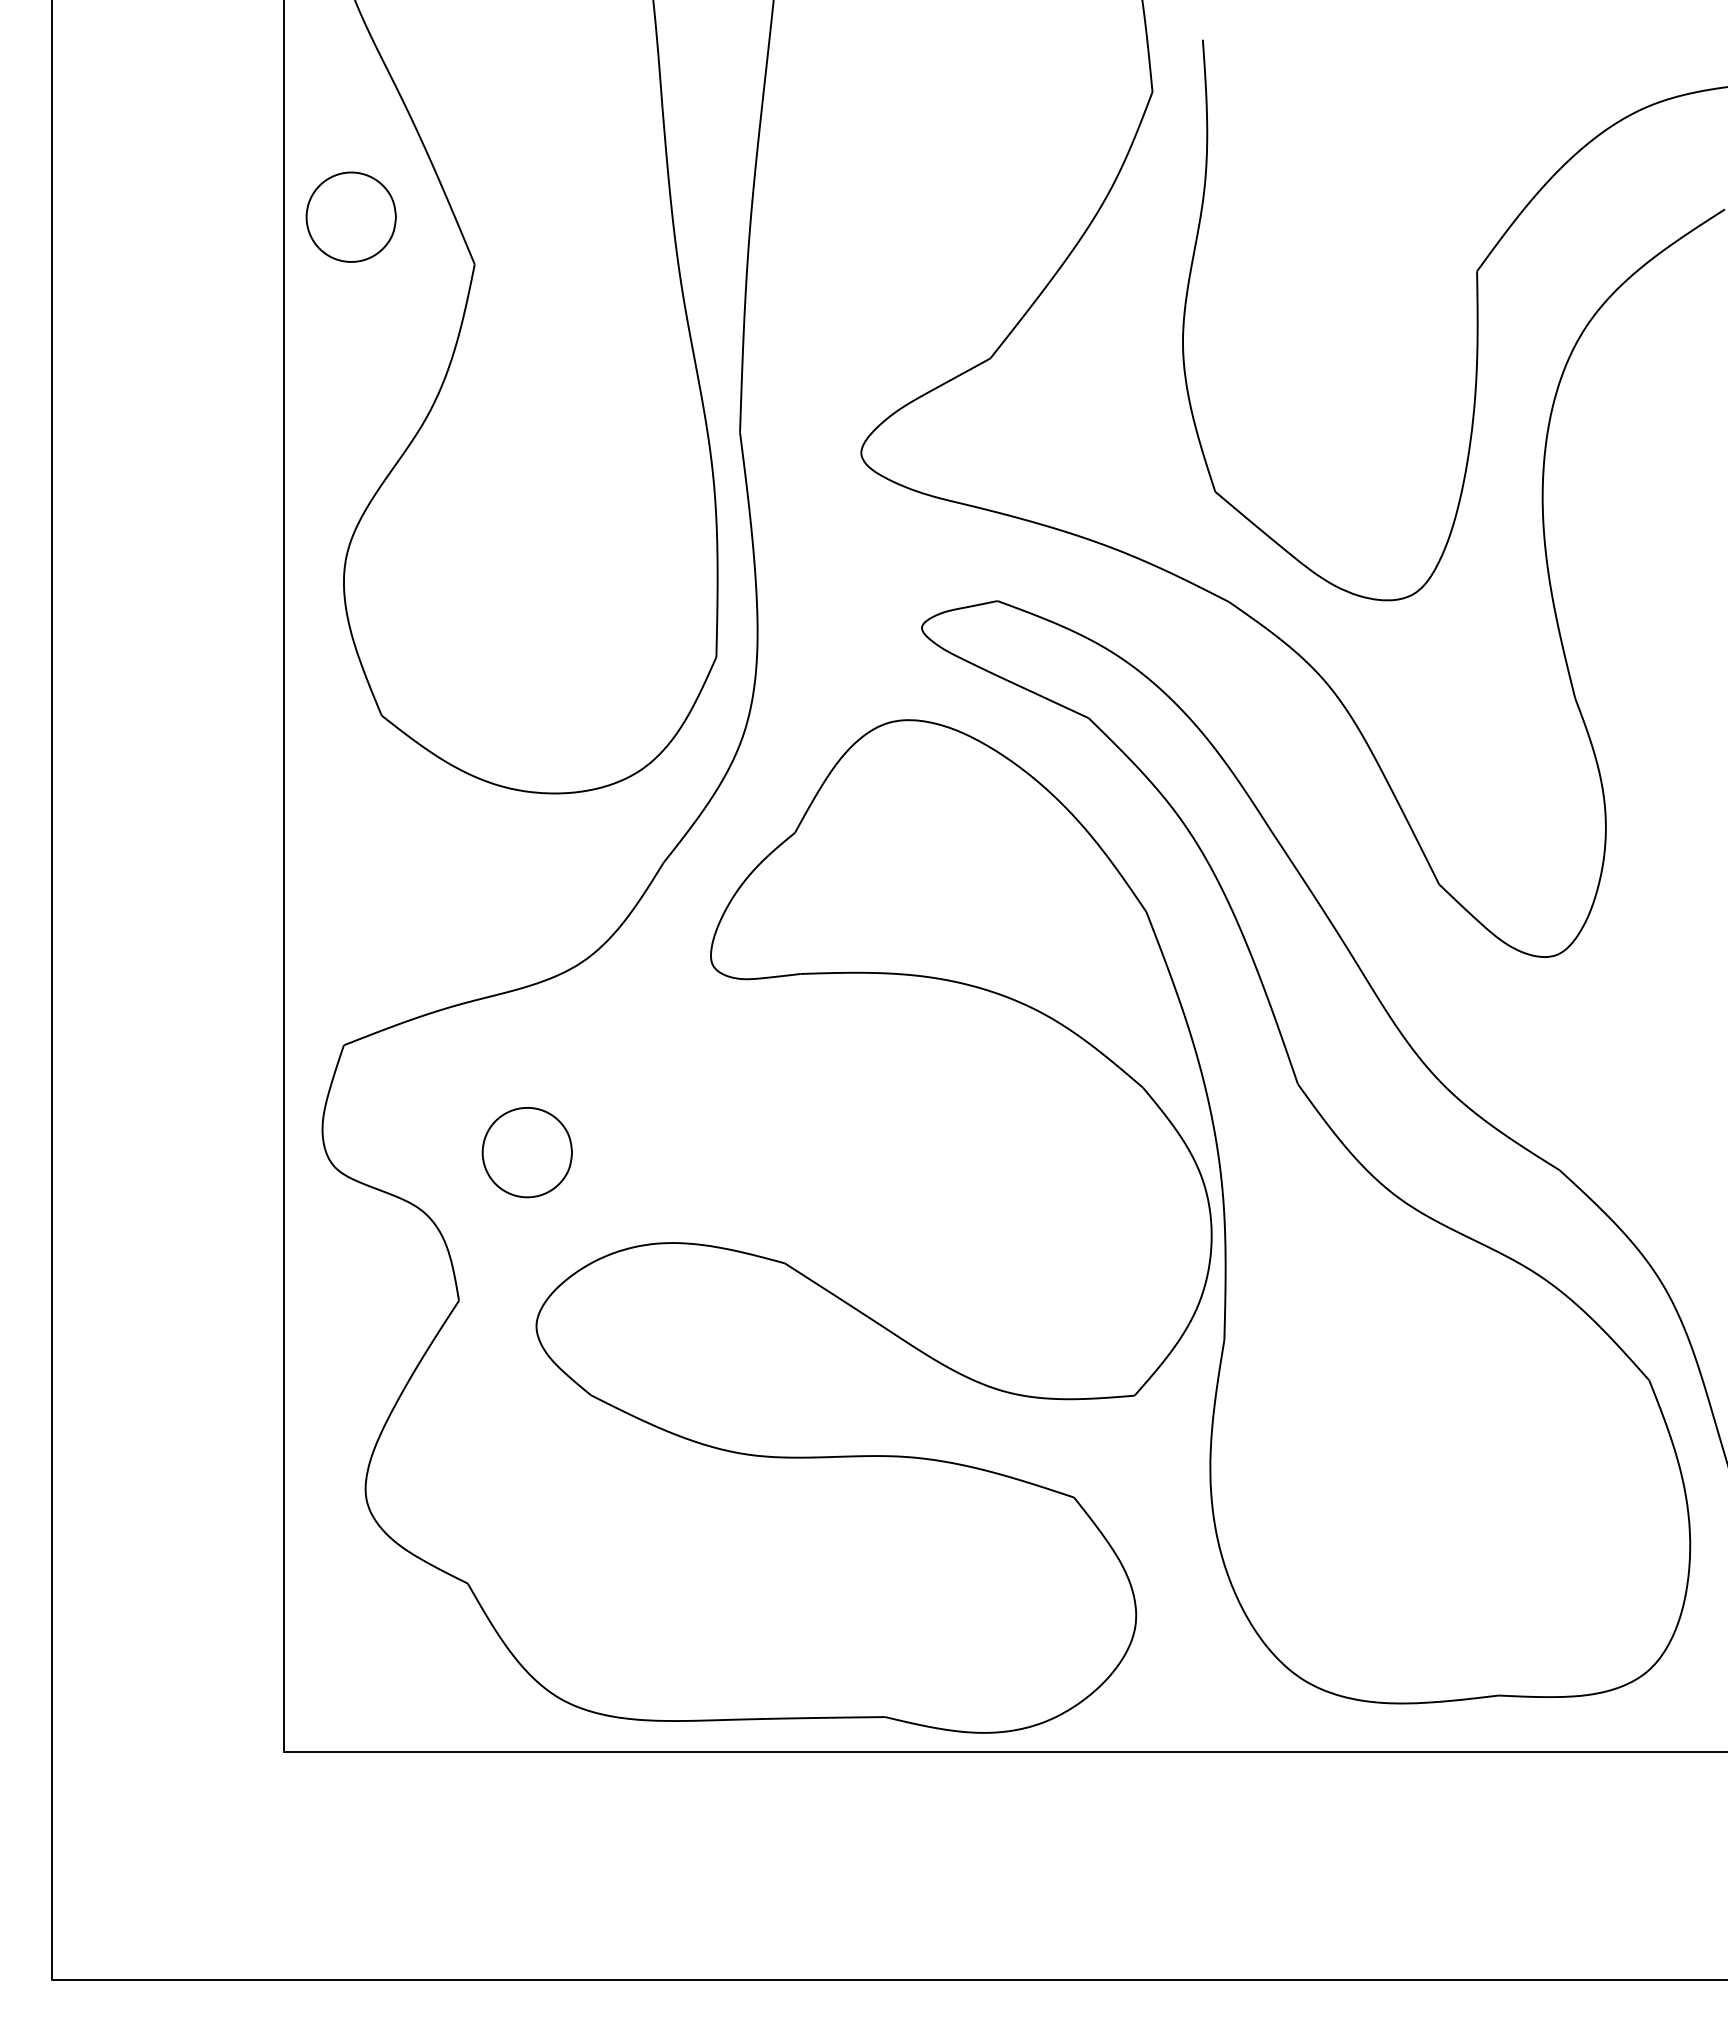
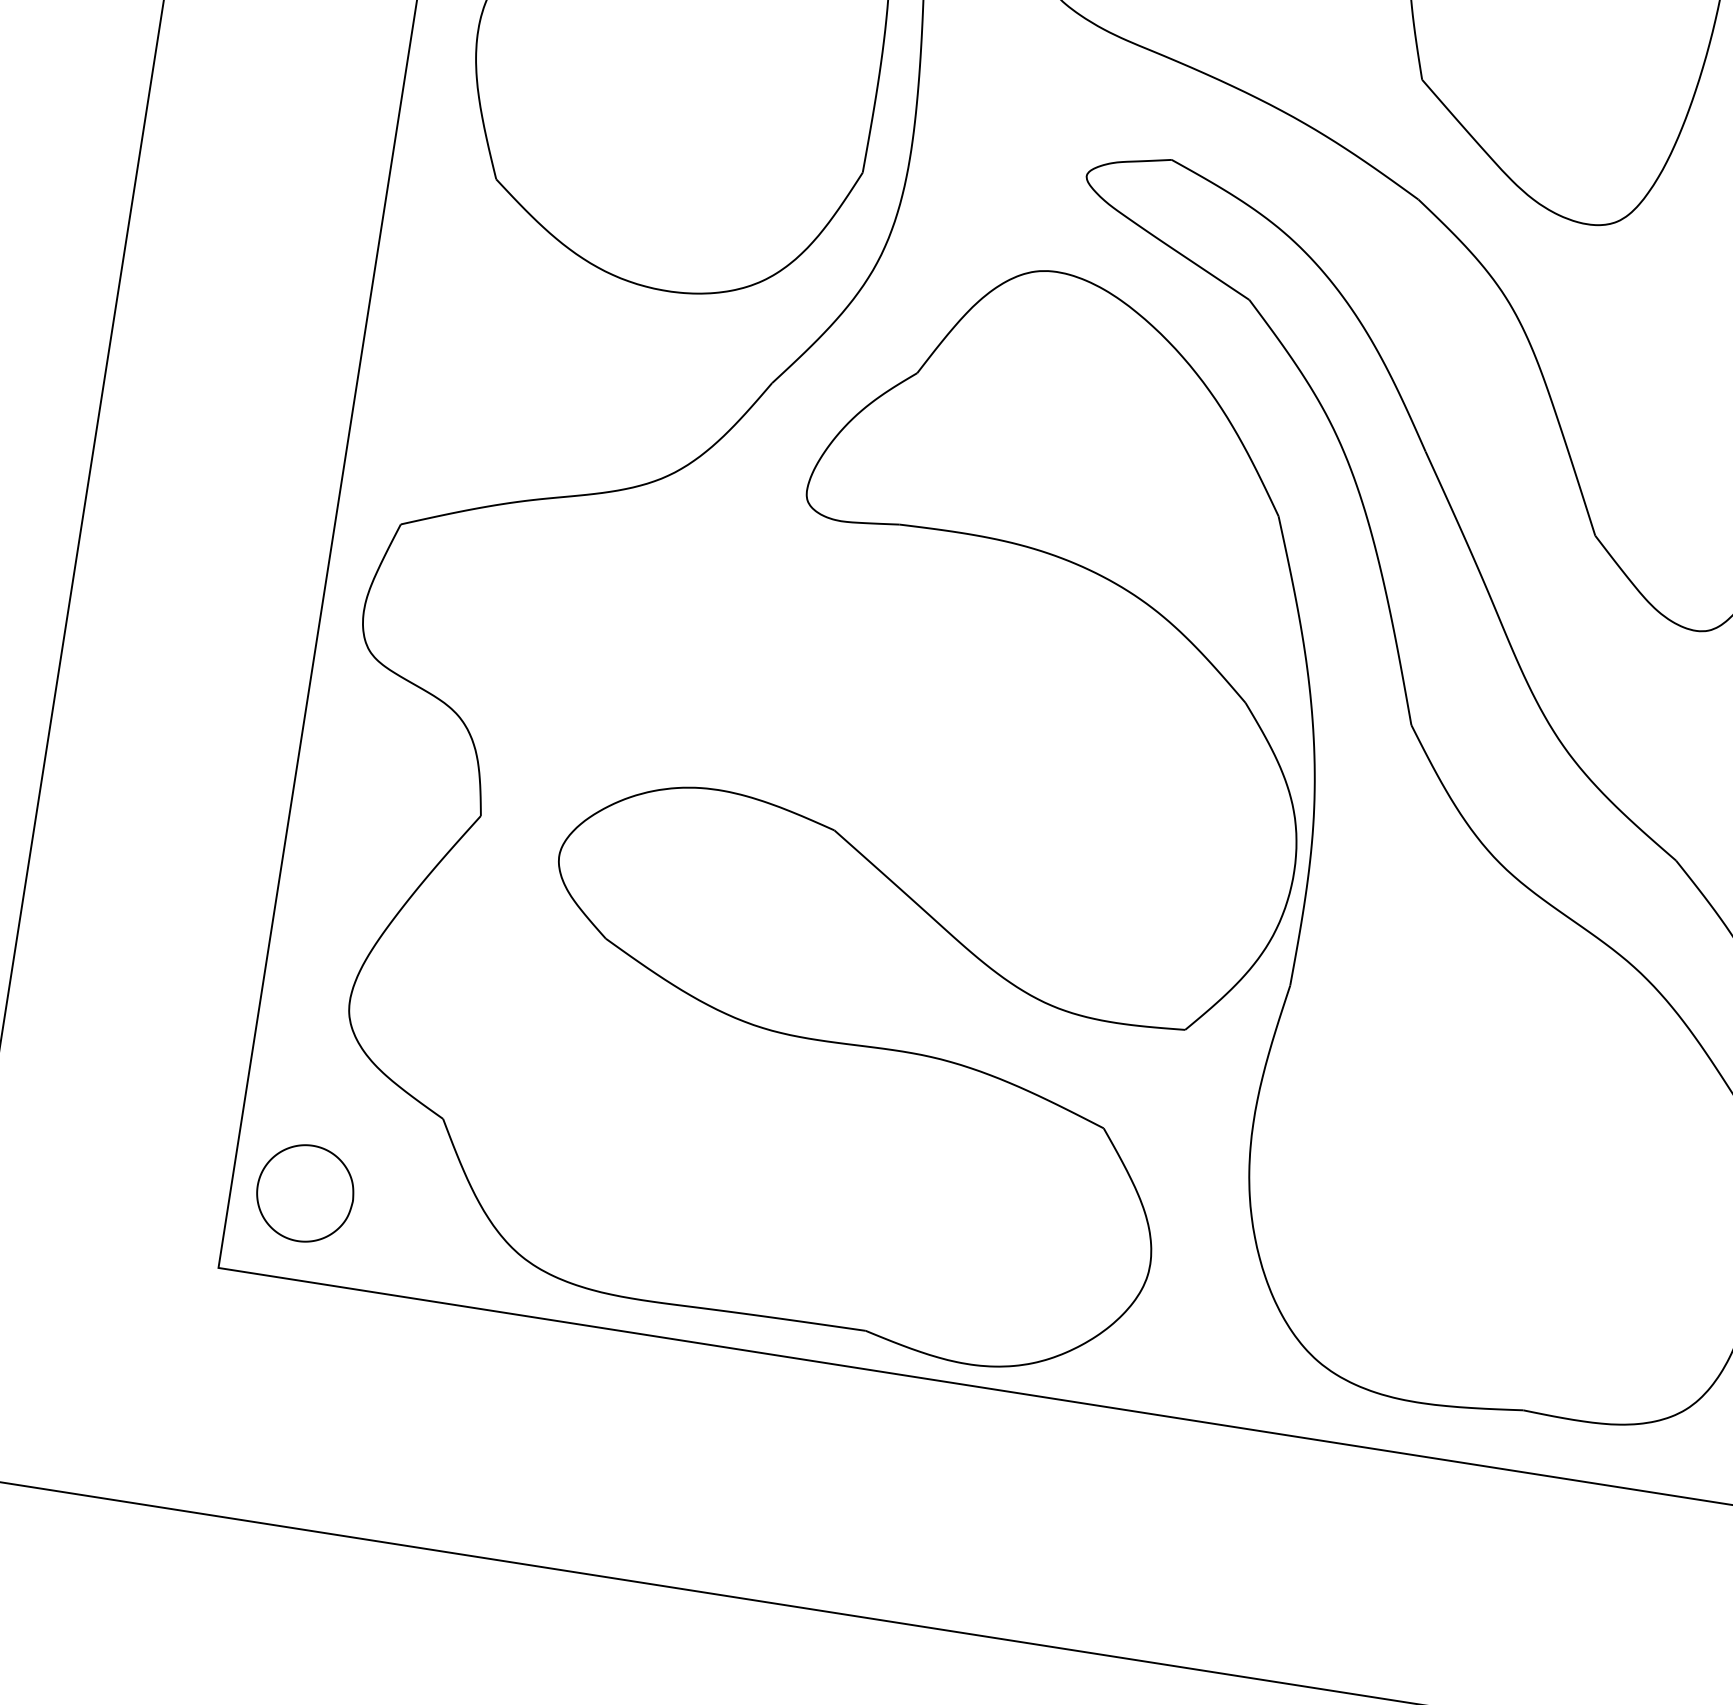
part: (526, 1152) -> (304, 1193), moved

